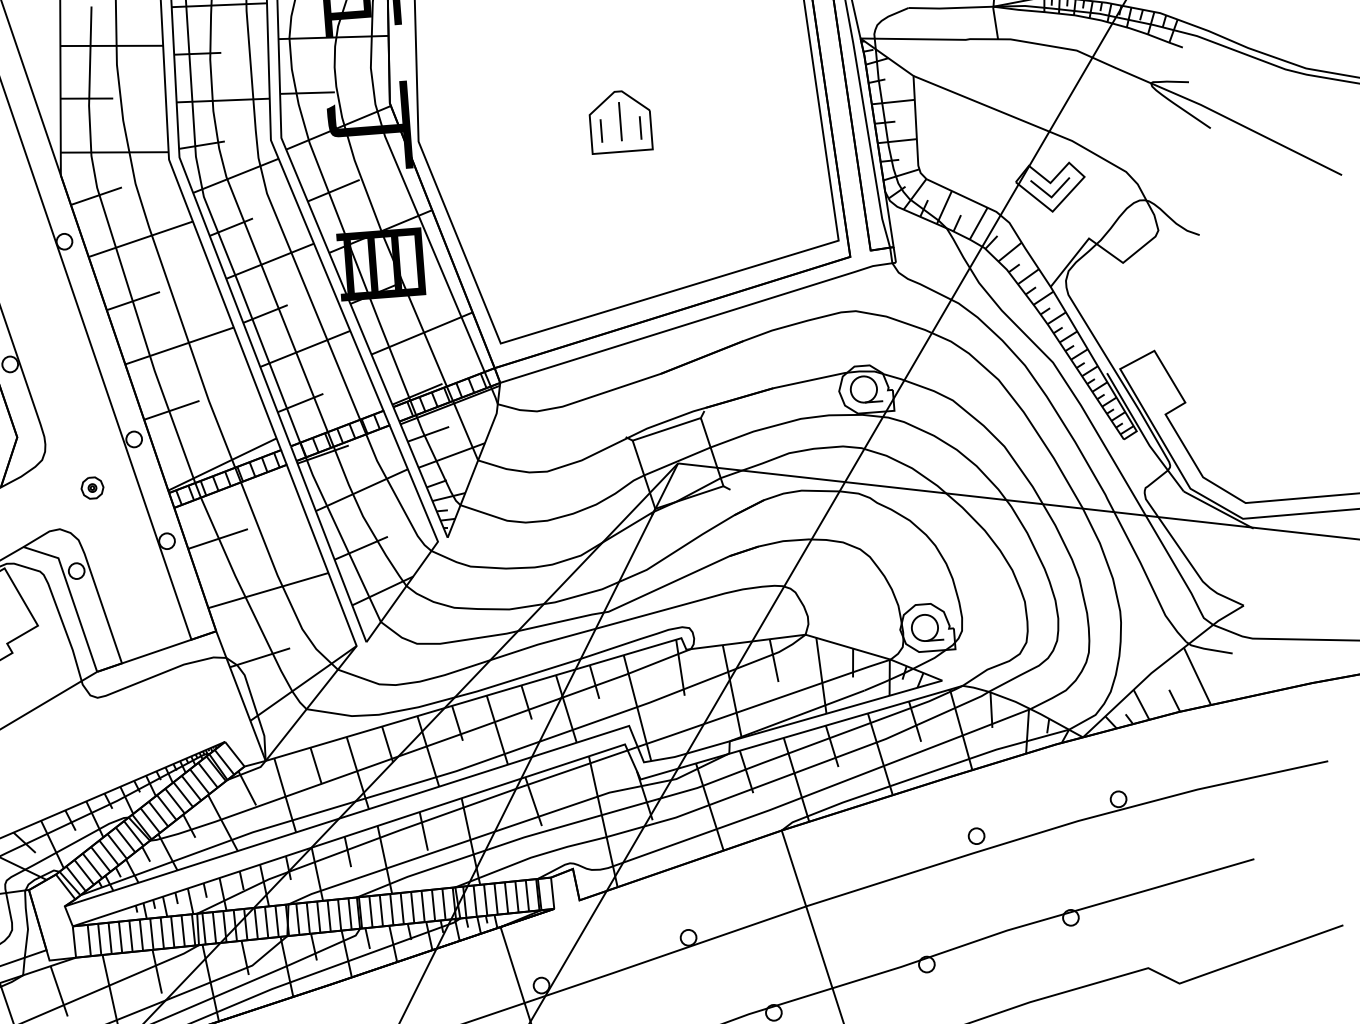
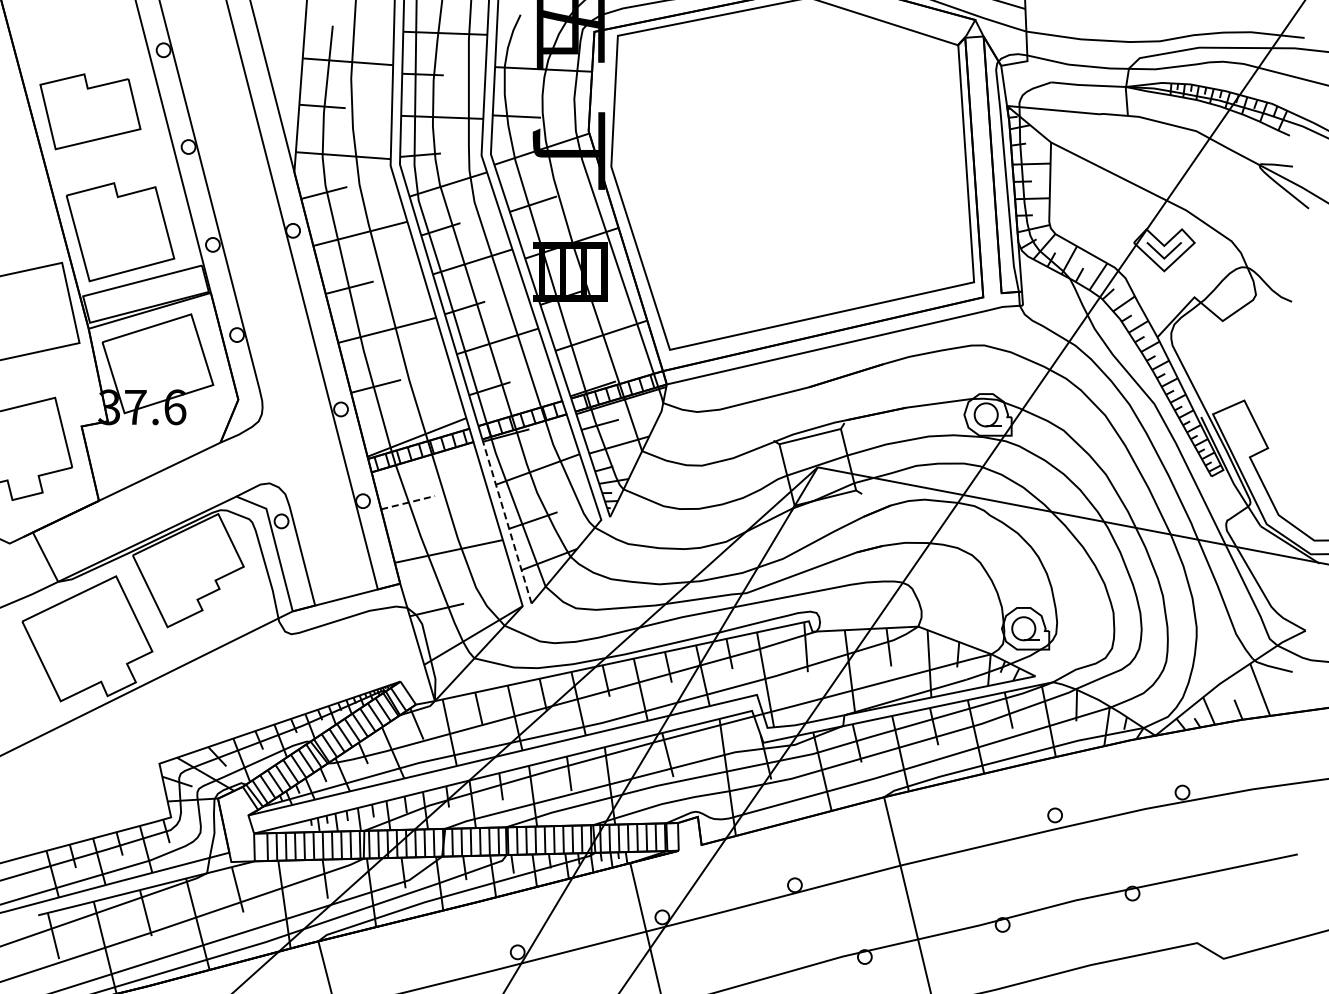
part: (619, 121) -> (789, 162), removed
part: (91, 488) -> (300, 449), removed
line: (218, 538) -> (408, 502), solid -> dashed
line: (330, 551) -> (506, 521), solid -> dashed

